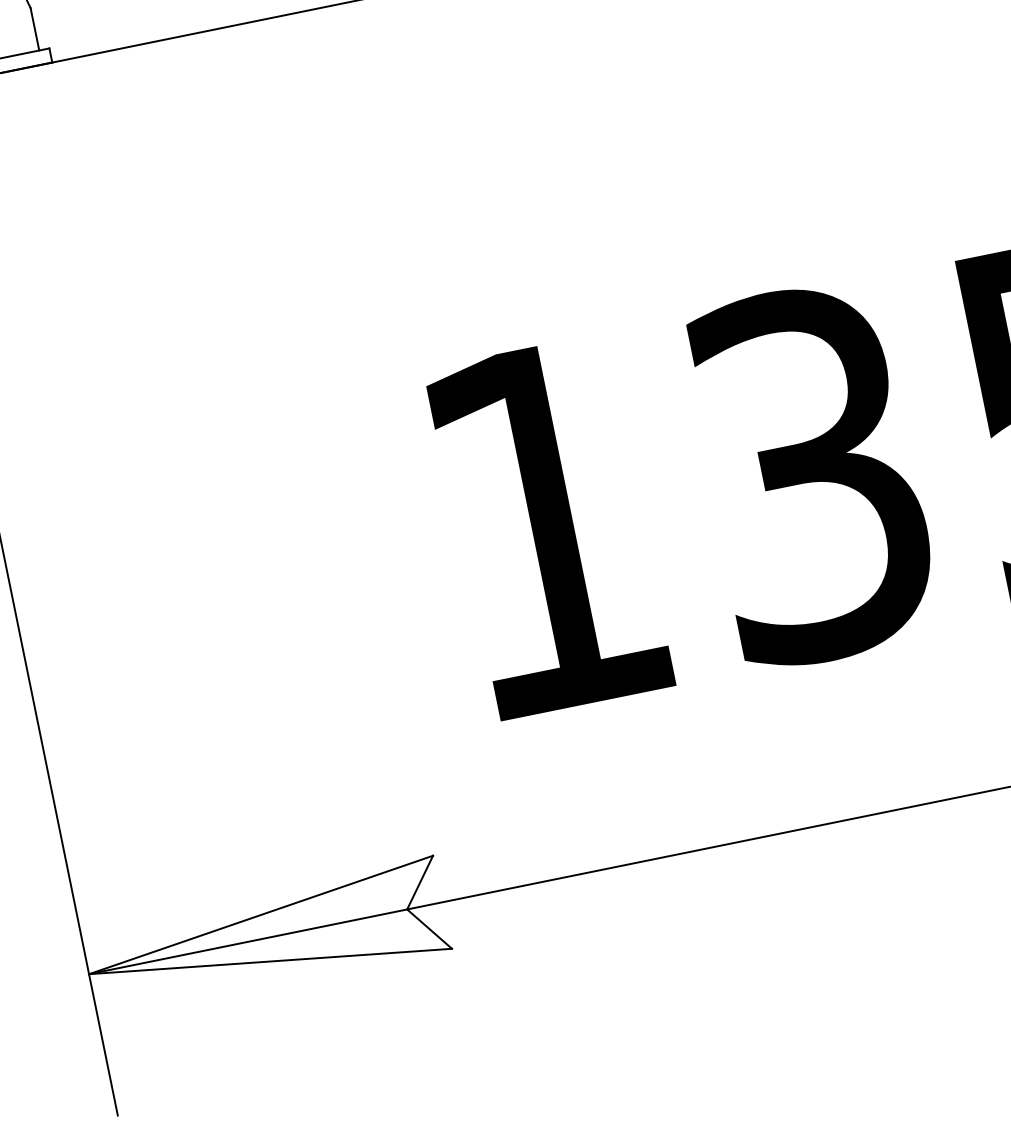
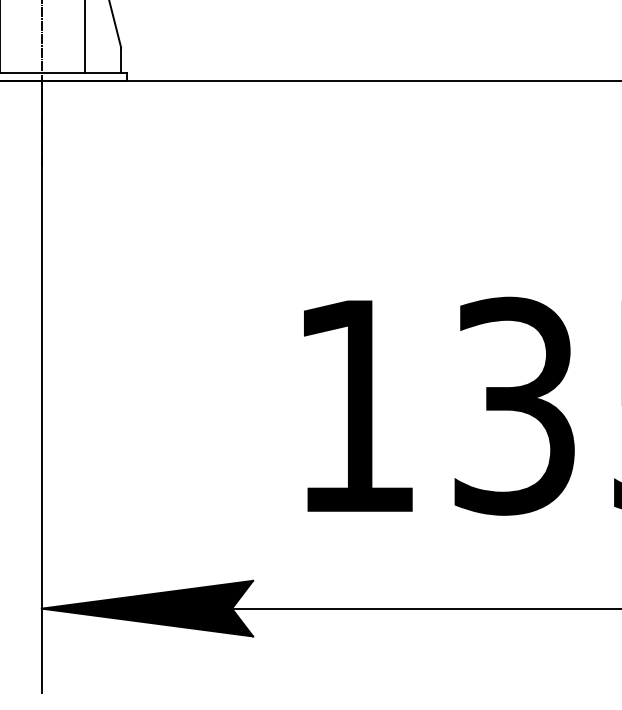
fill: (265, 937) -> (147, 608), added

